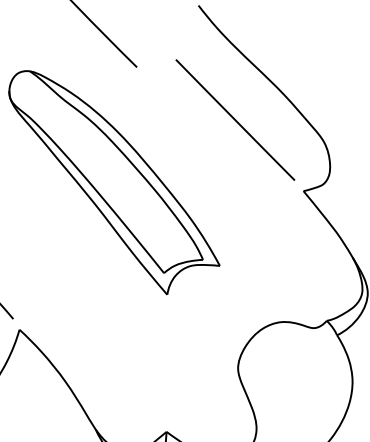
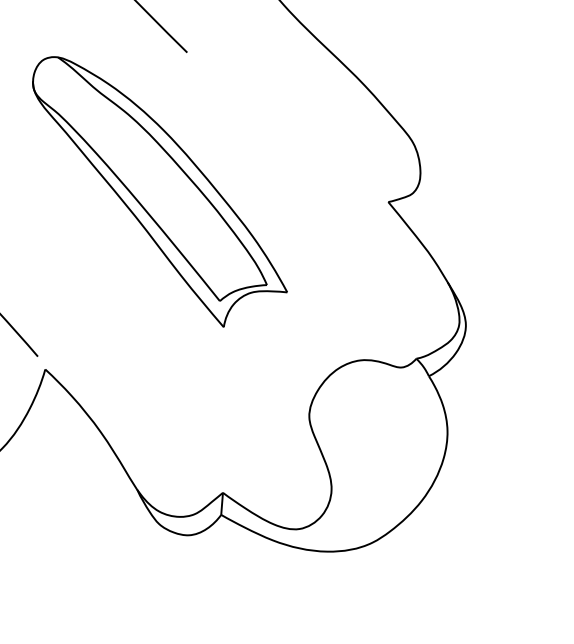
line: (234, 120) -> (305, 116), removed

